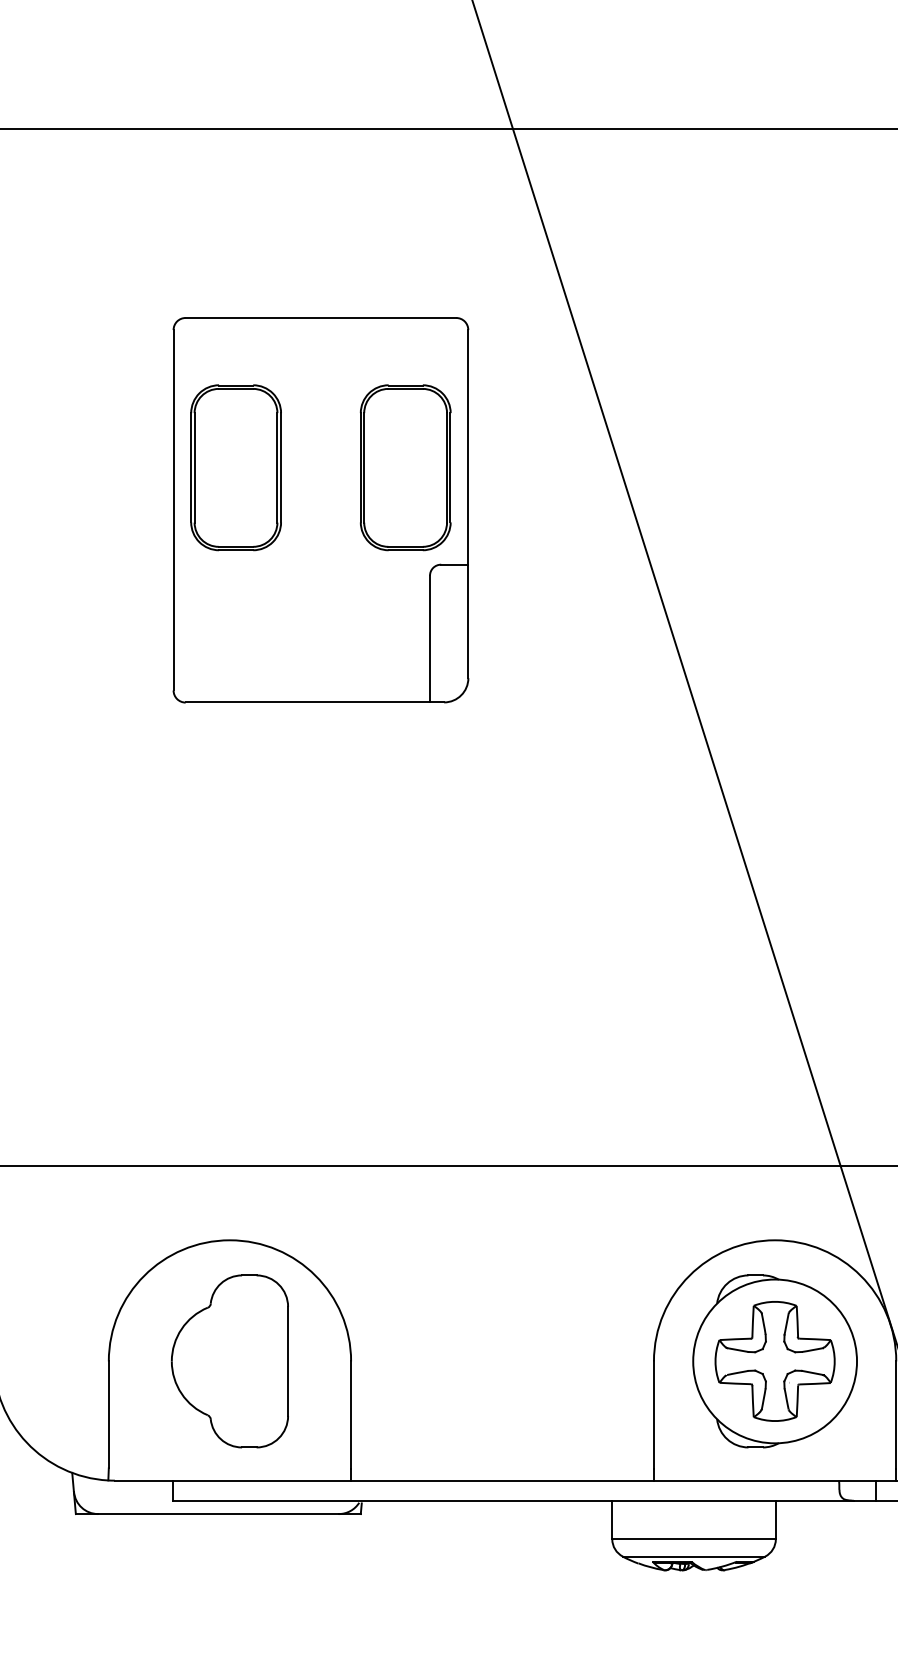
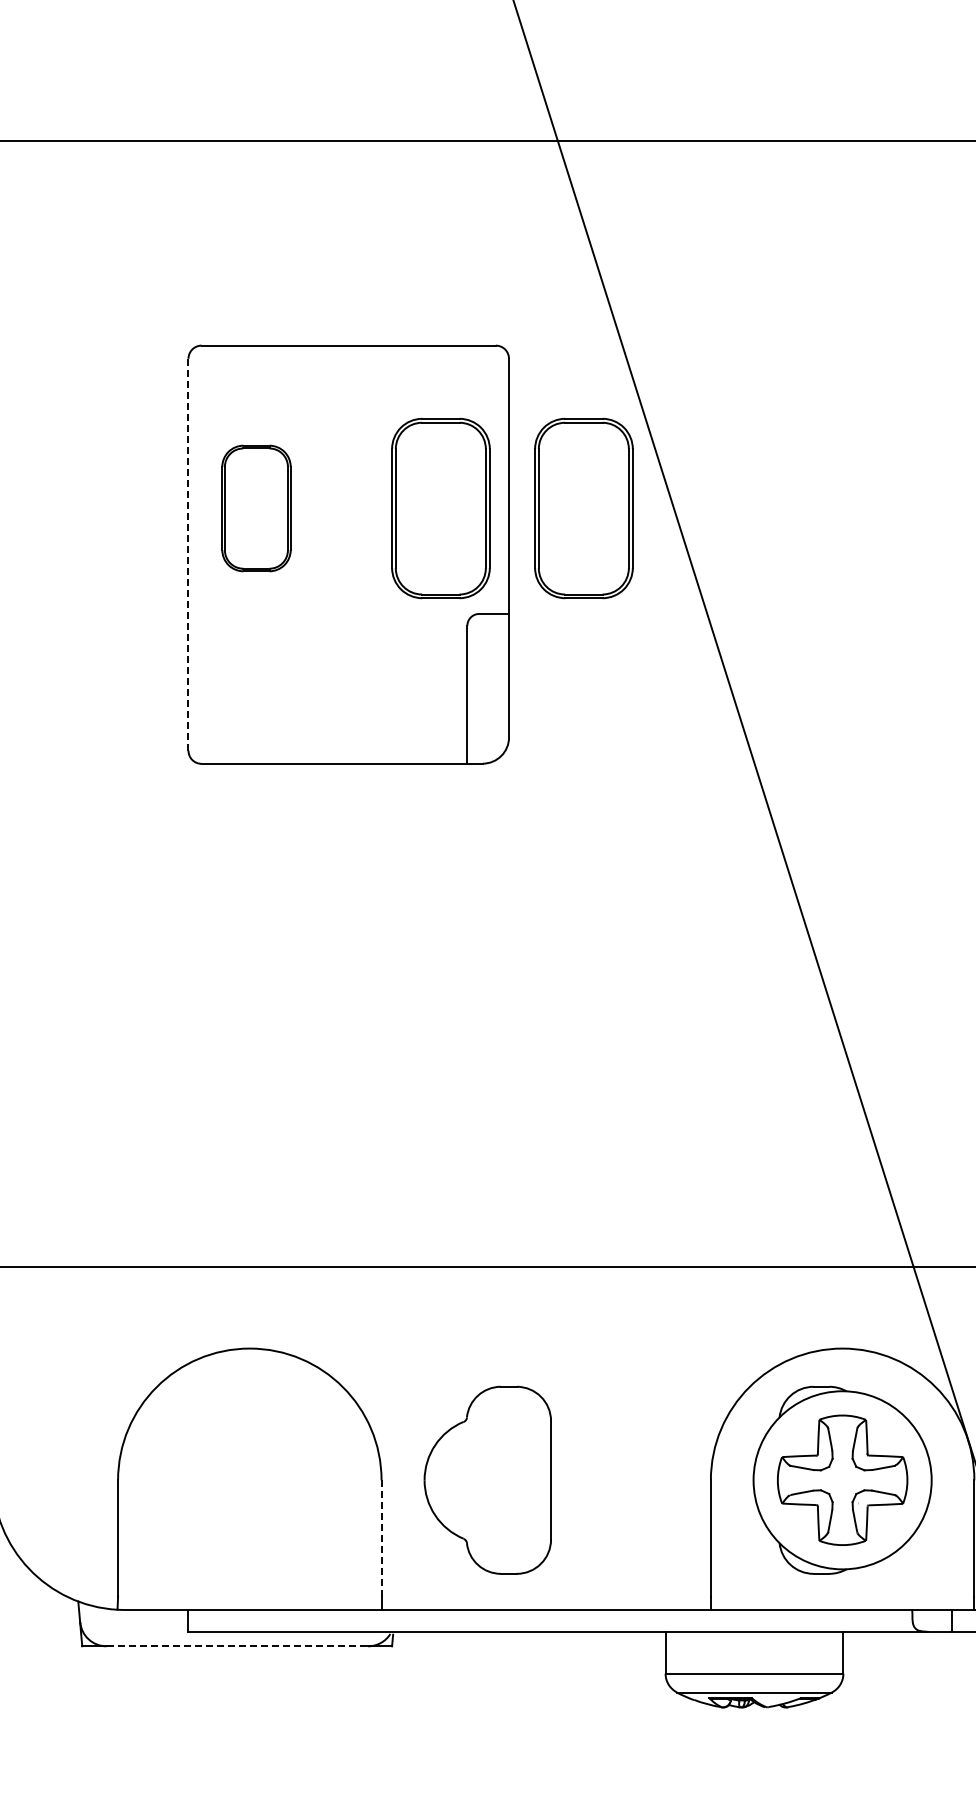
part: (236, 467) -> (256, 508), size x0.7
part: (536, 467) -> (583, 508), added
line: (173, 510) -> (188, 554), solid -> dashed
part: (229, 1360) -> (487, 1479), moved
line: (351, 1415) -> (381, 1539), solid -> dashed
line: (218, 1514) -> (237, 1646), solid -> dashed

